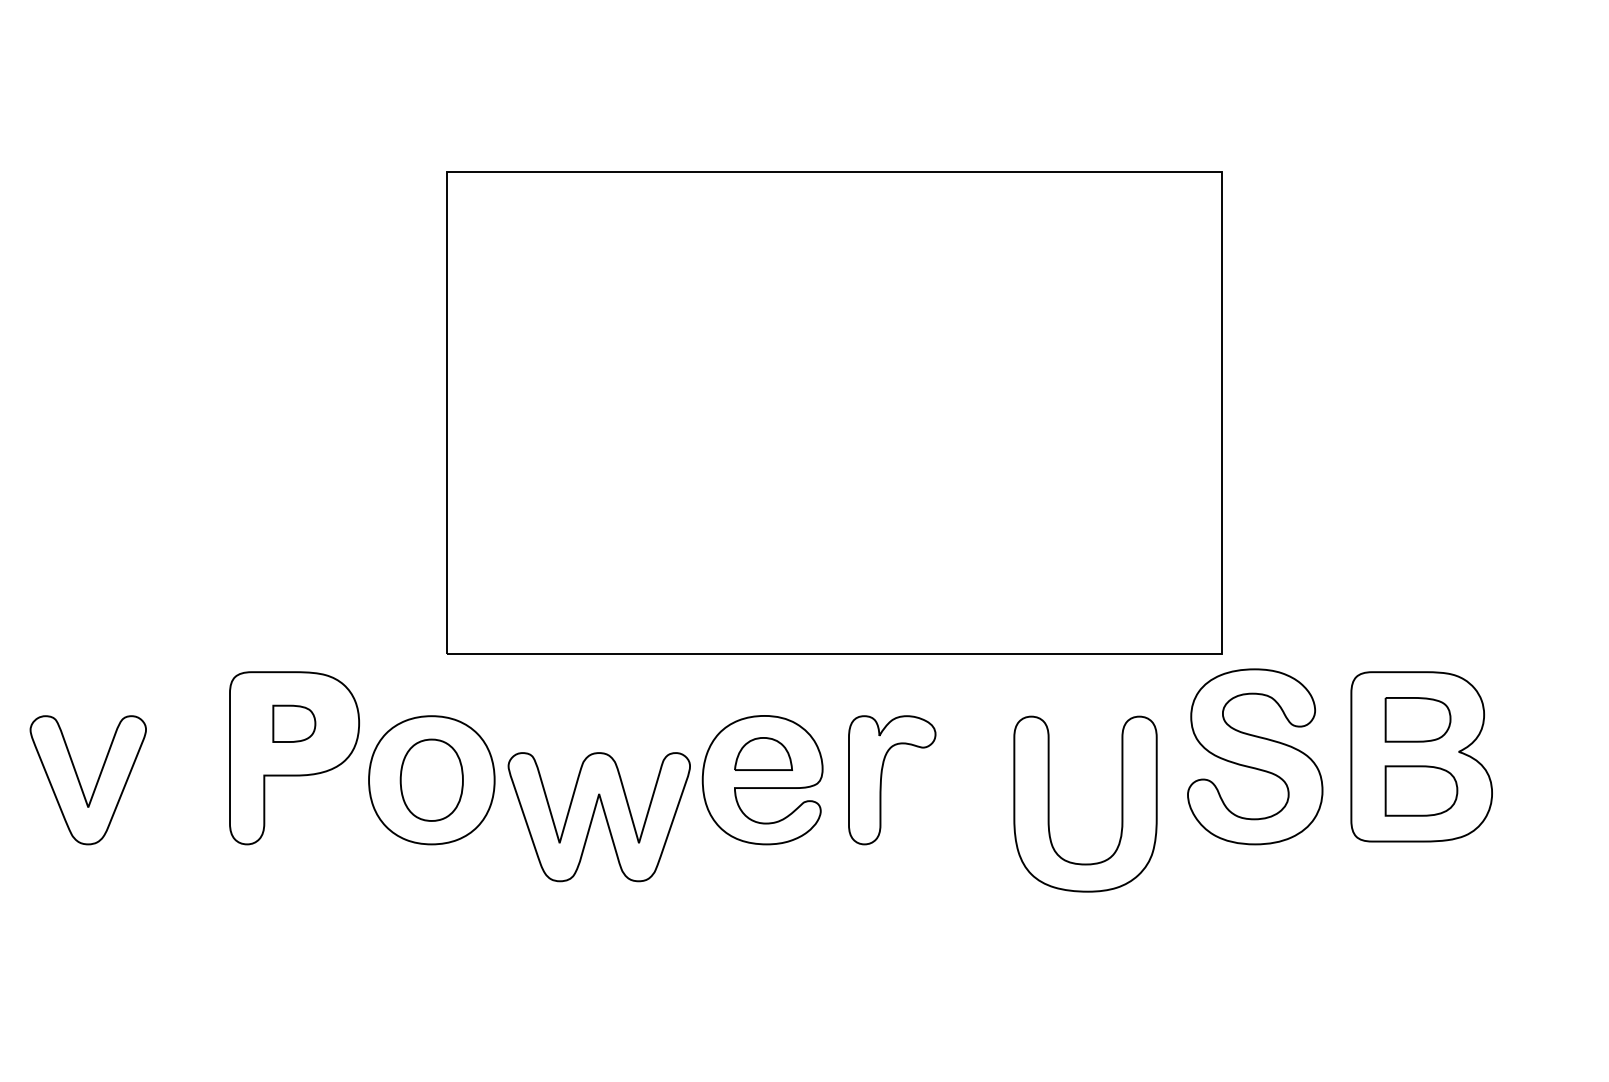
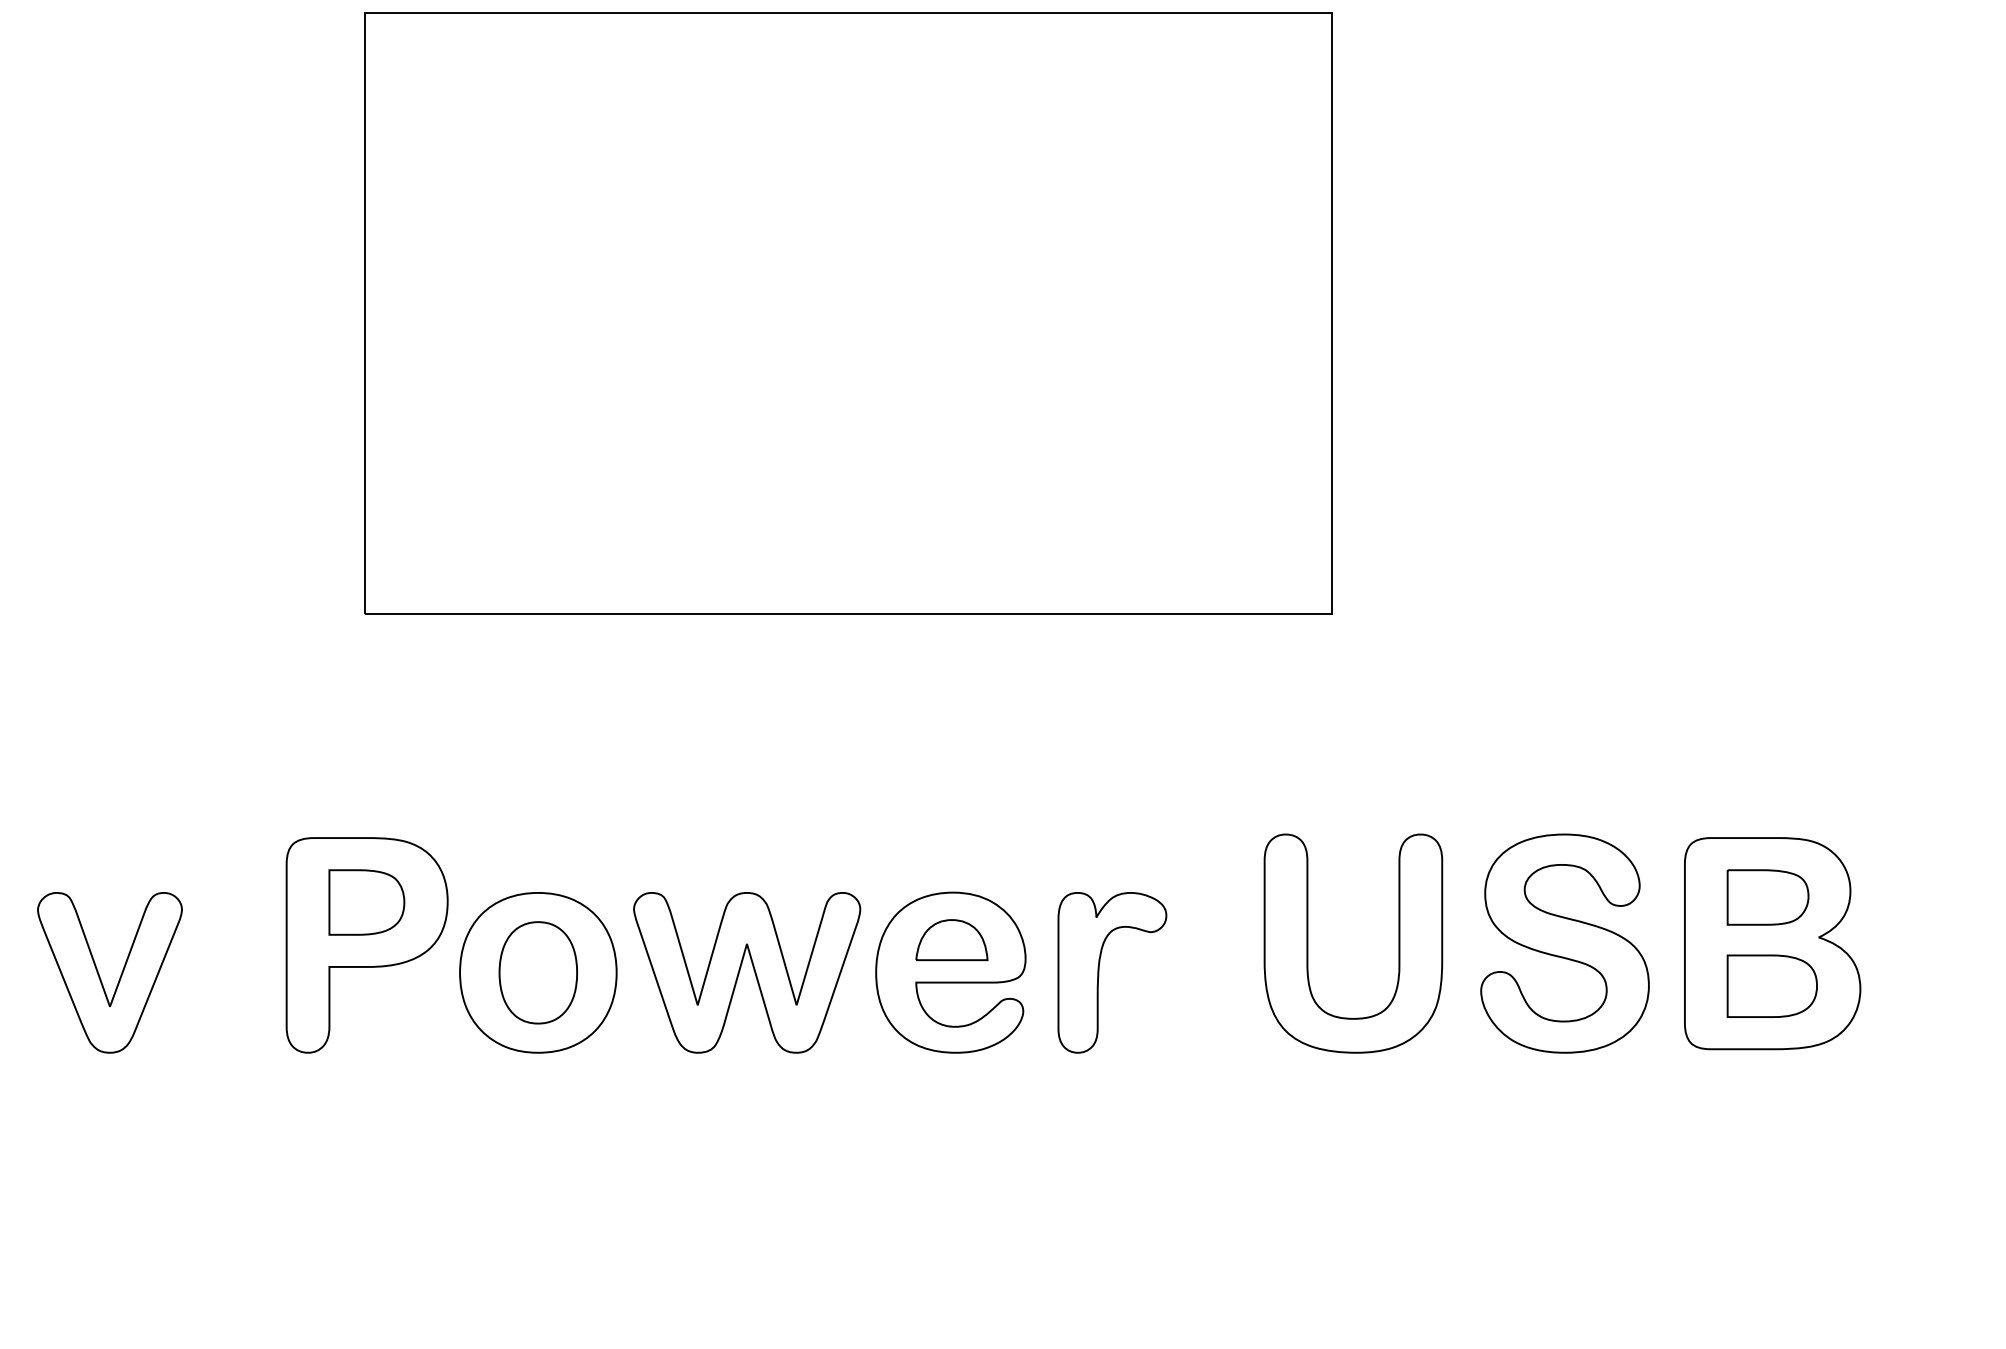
part: (834, 412) -> (848, 313), moved
part: (294, 723) -> (366, 902), size x1.43
part: (1049, 804) -> (1308, 943), moved
part: (604, 815) -> (753, 970), moved

